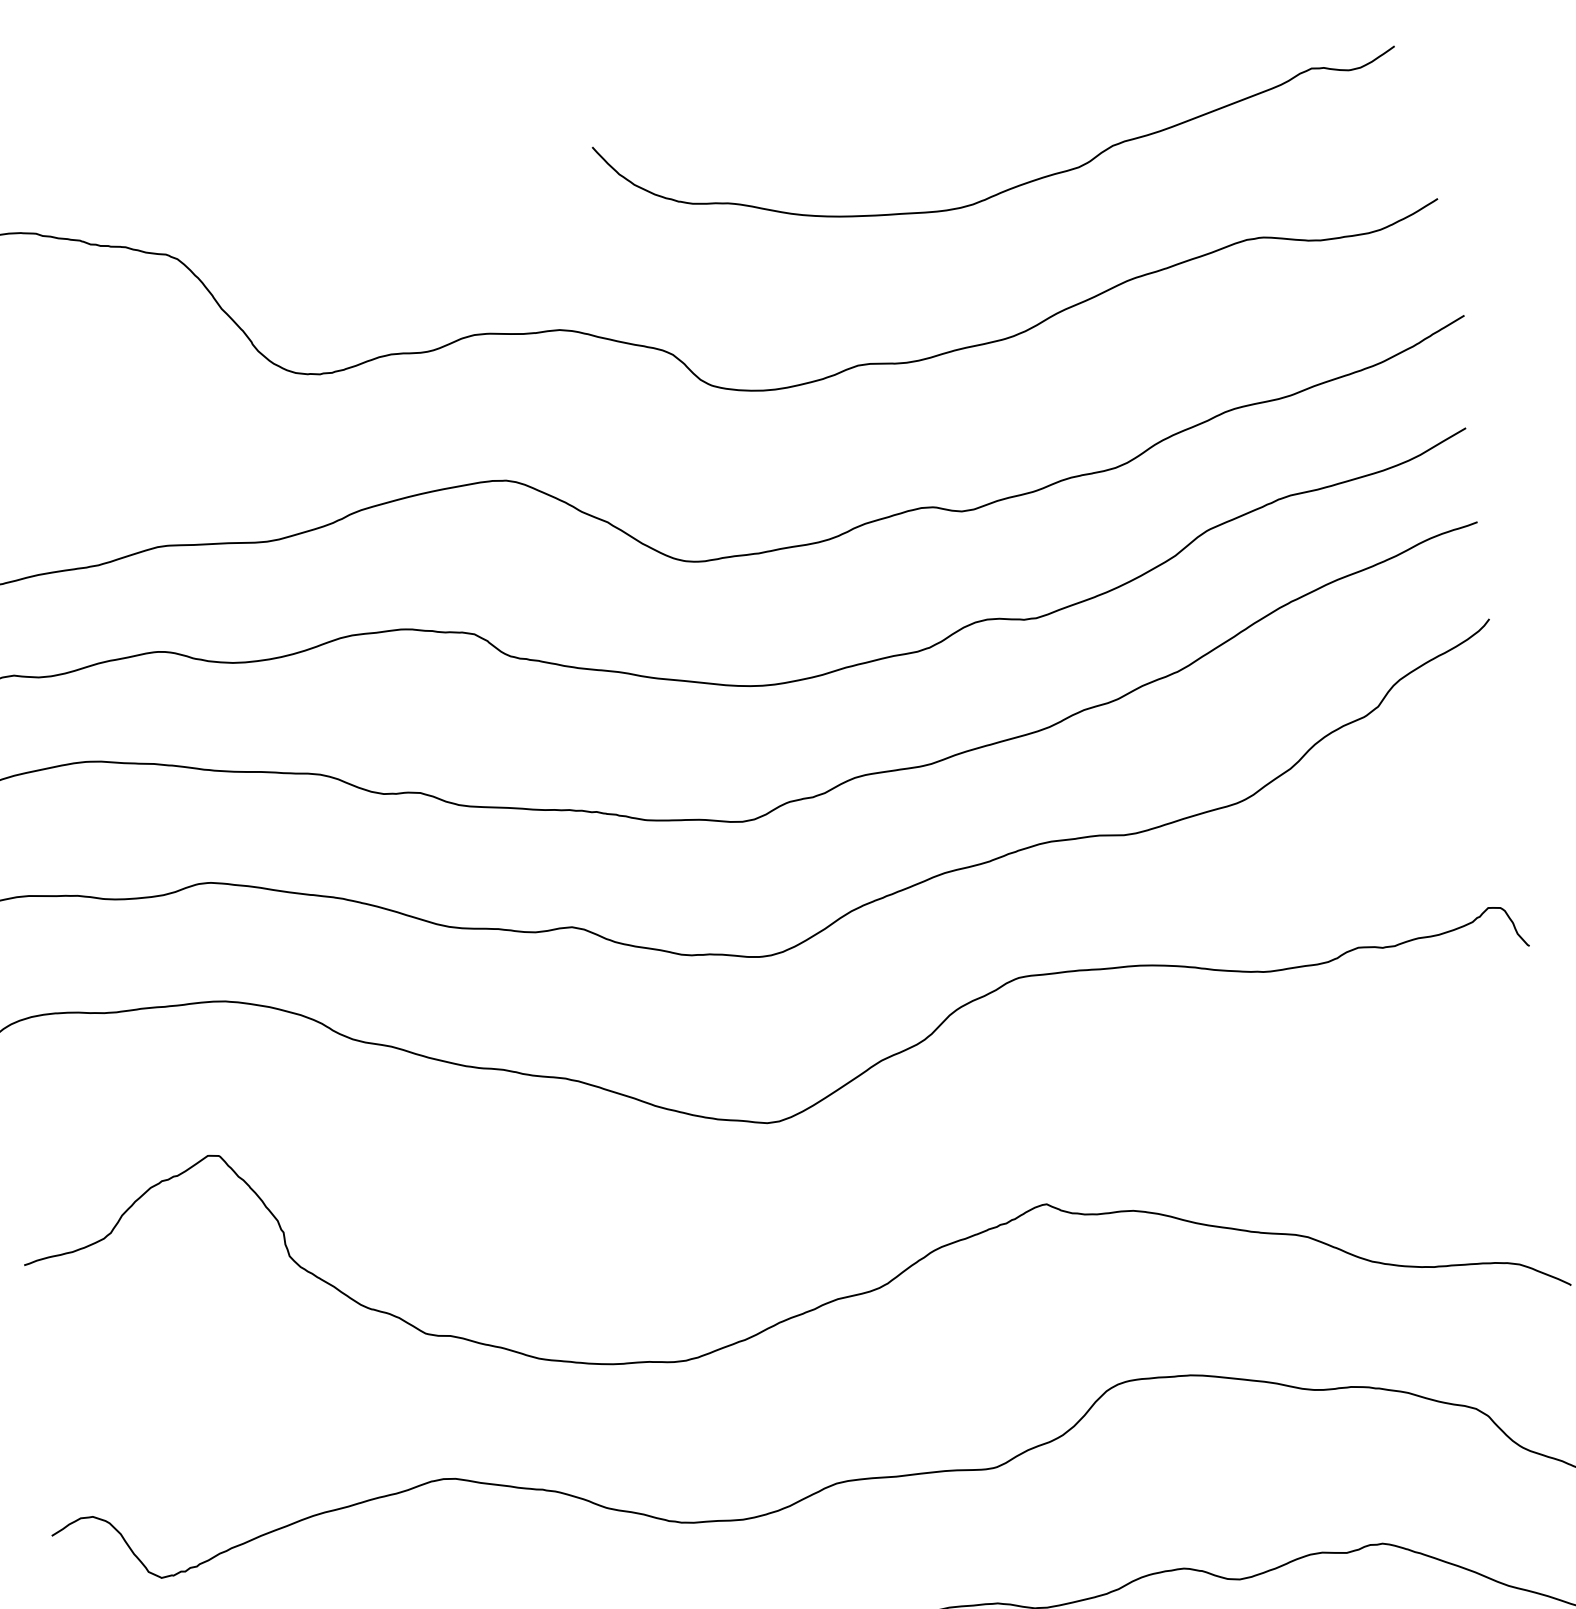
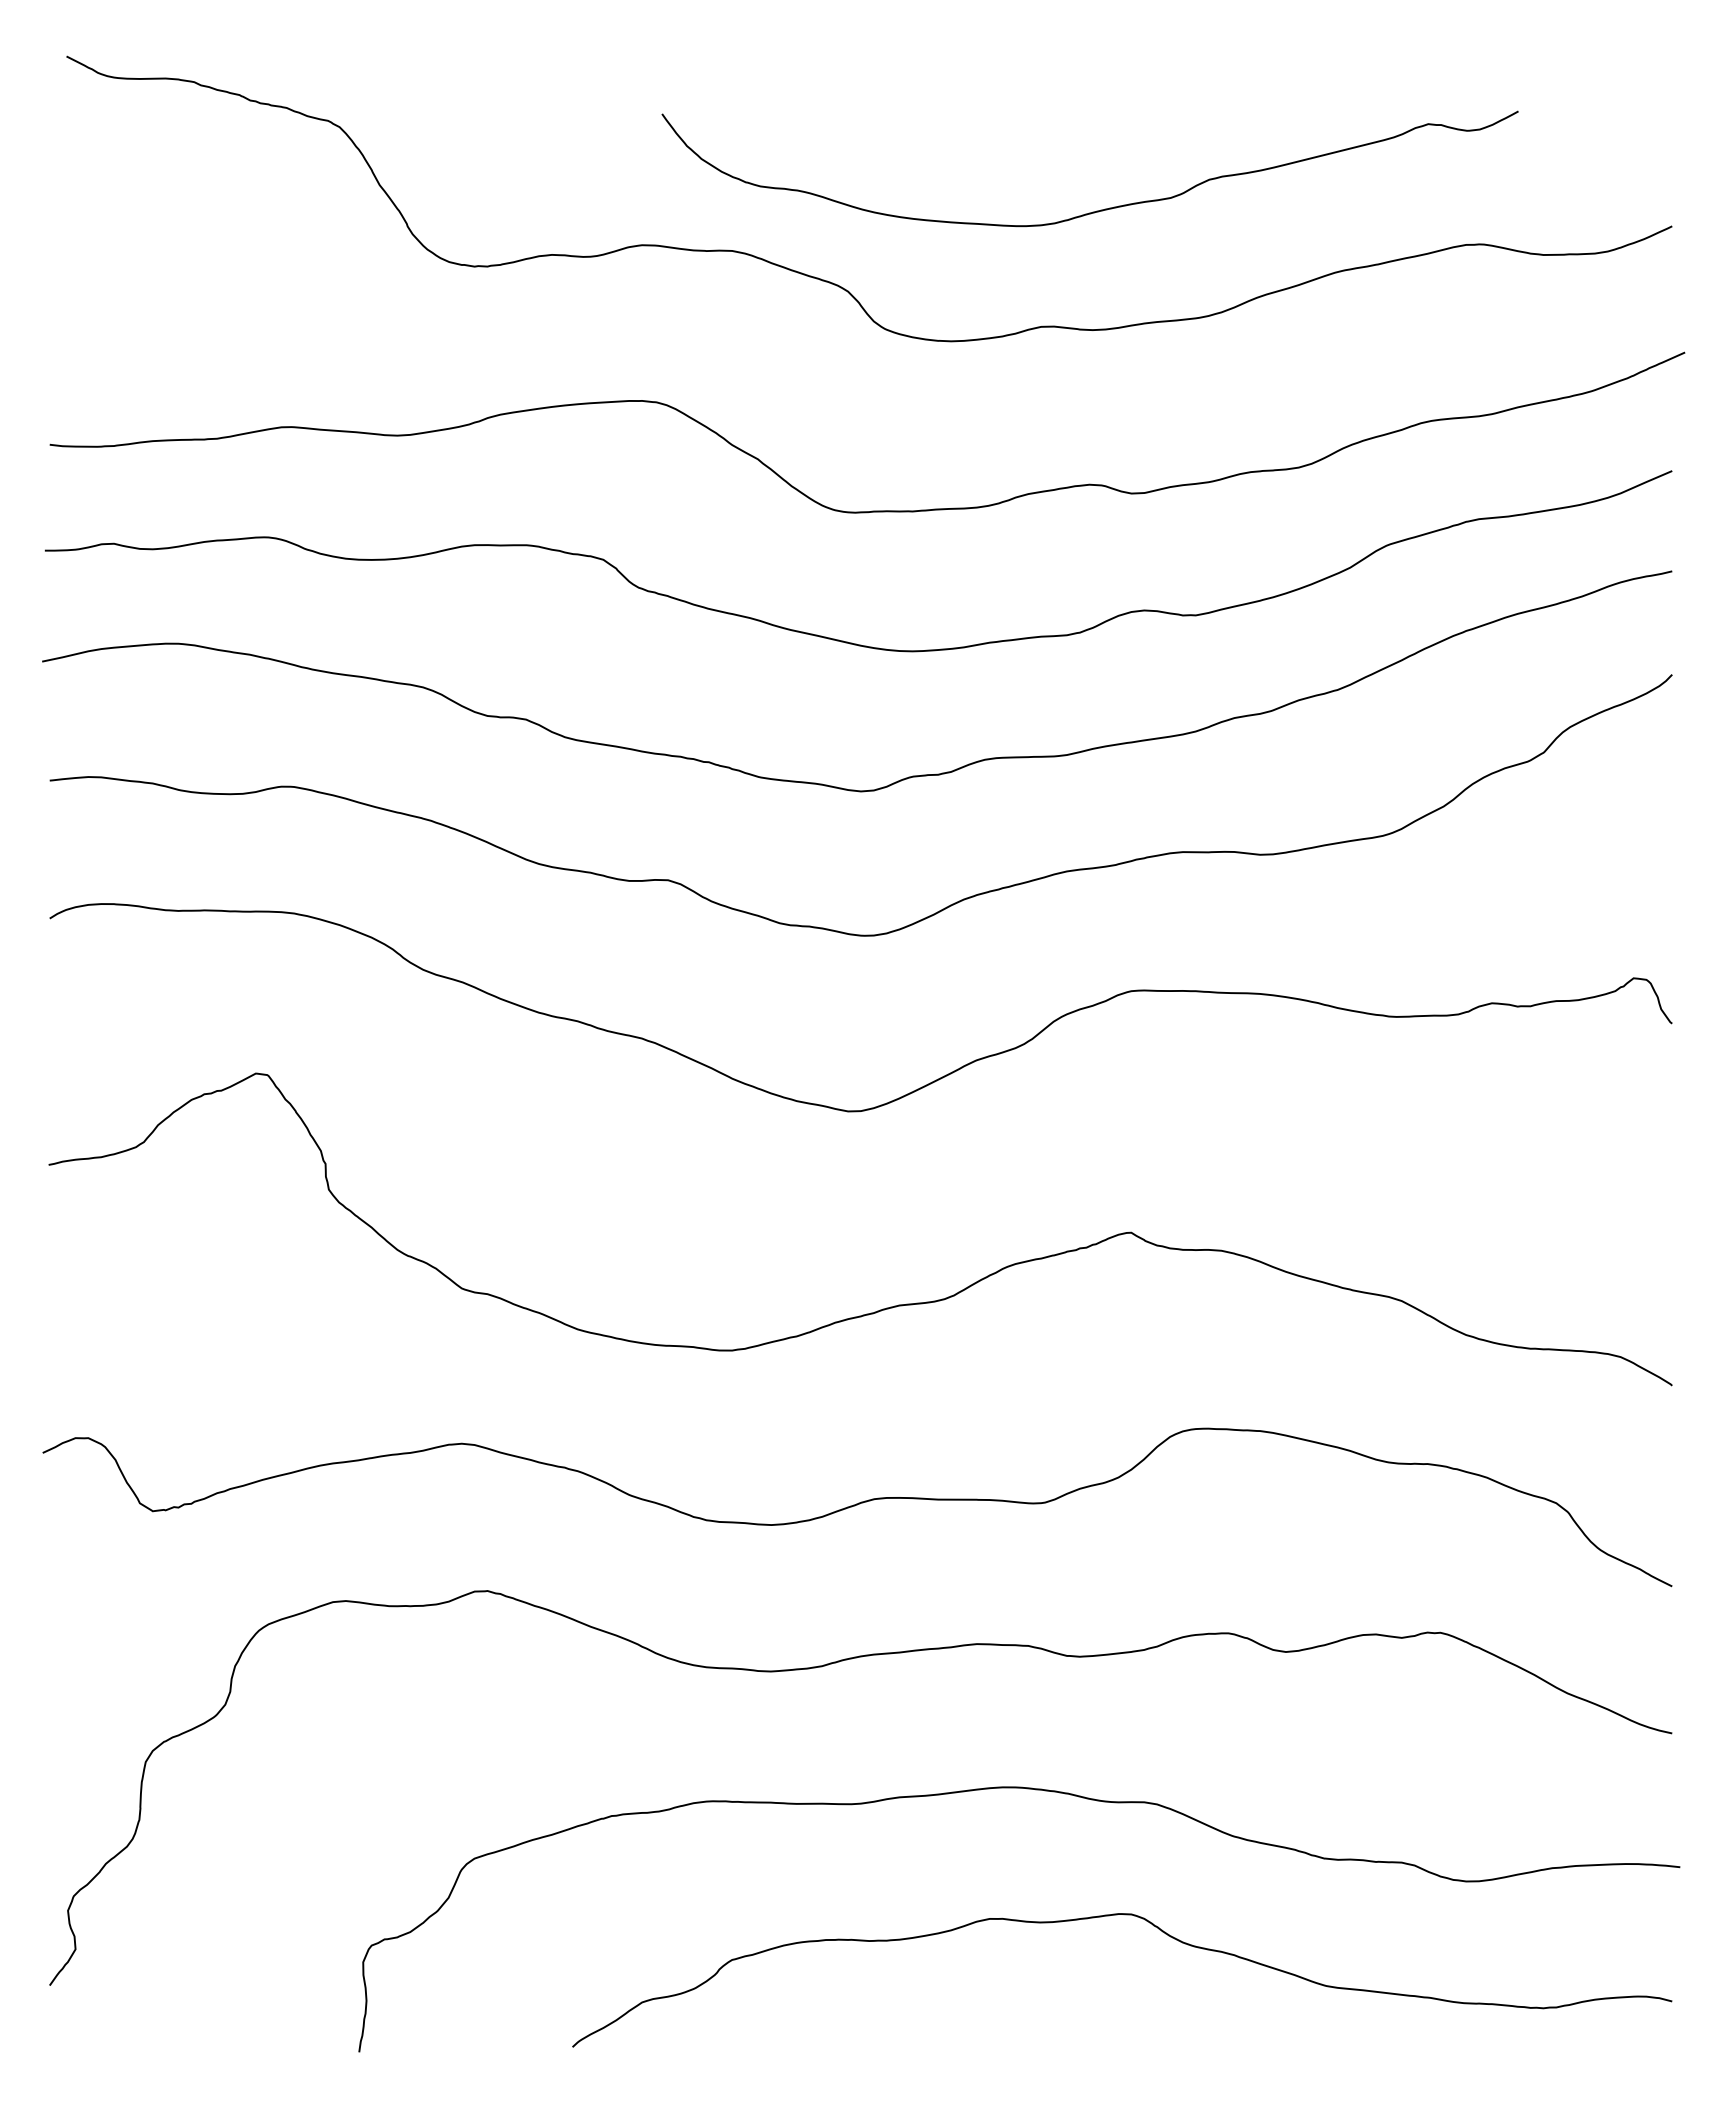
curve: (1014, 186) -> (1100, 209), moved

